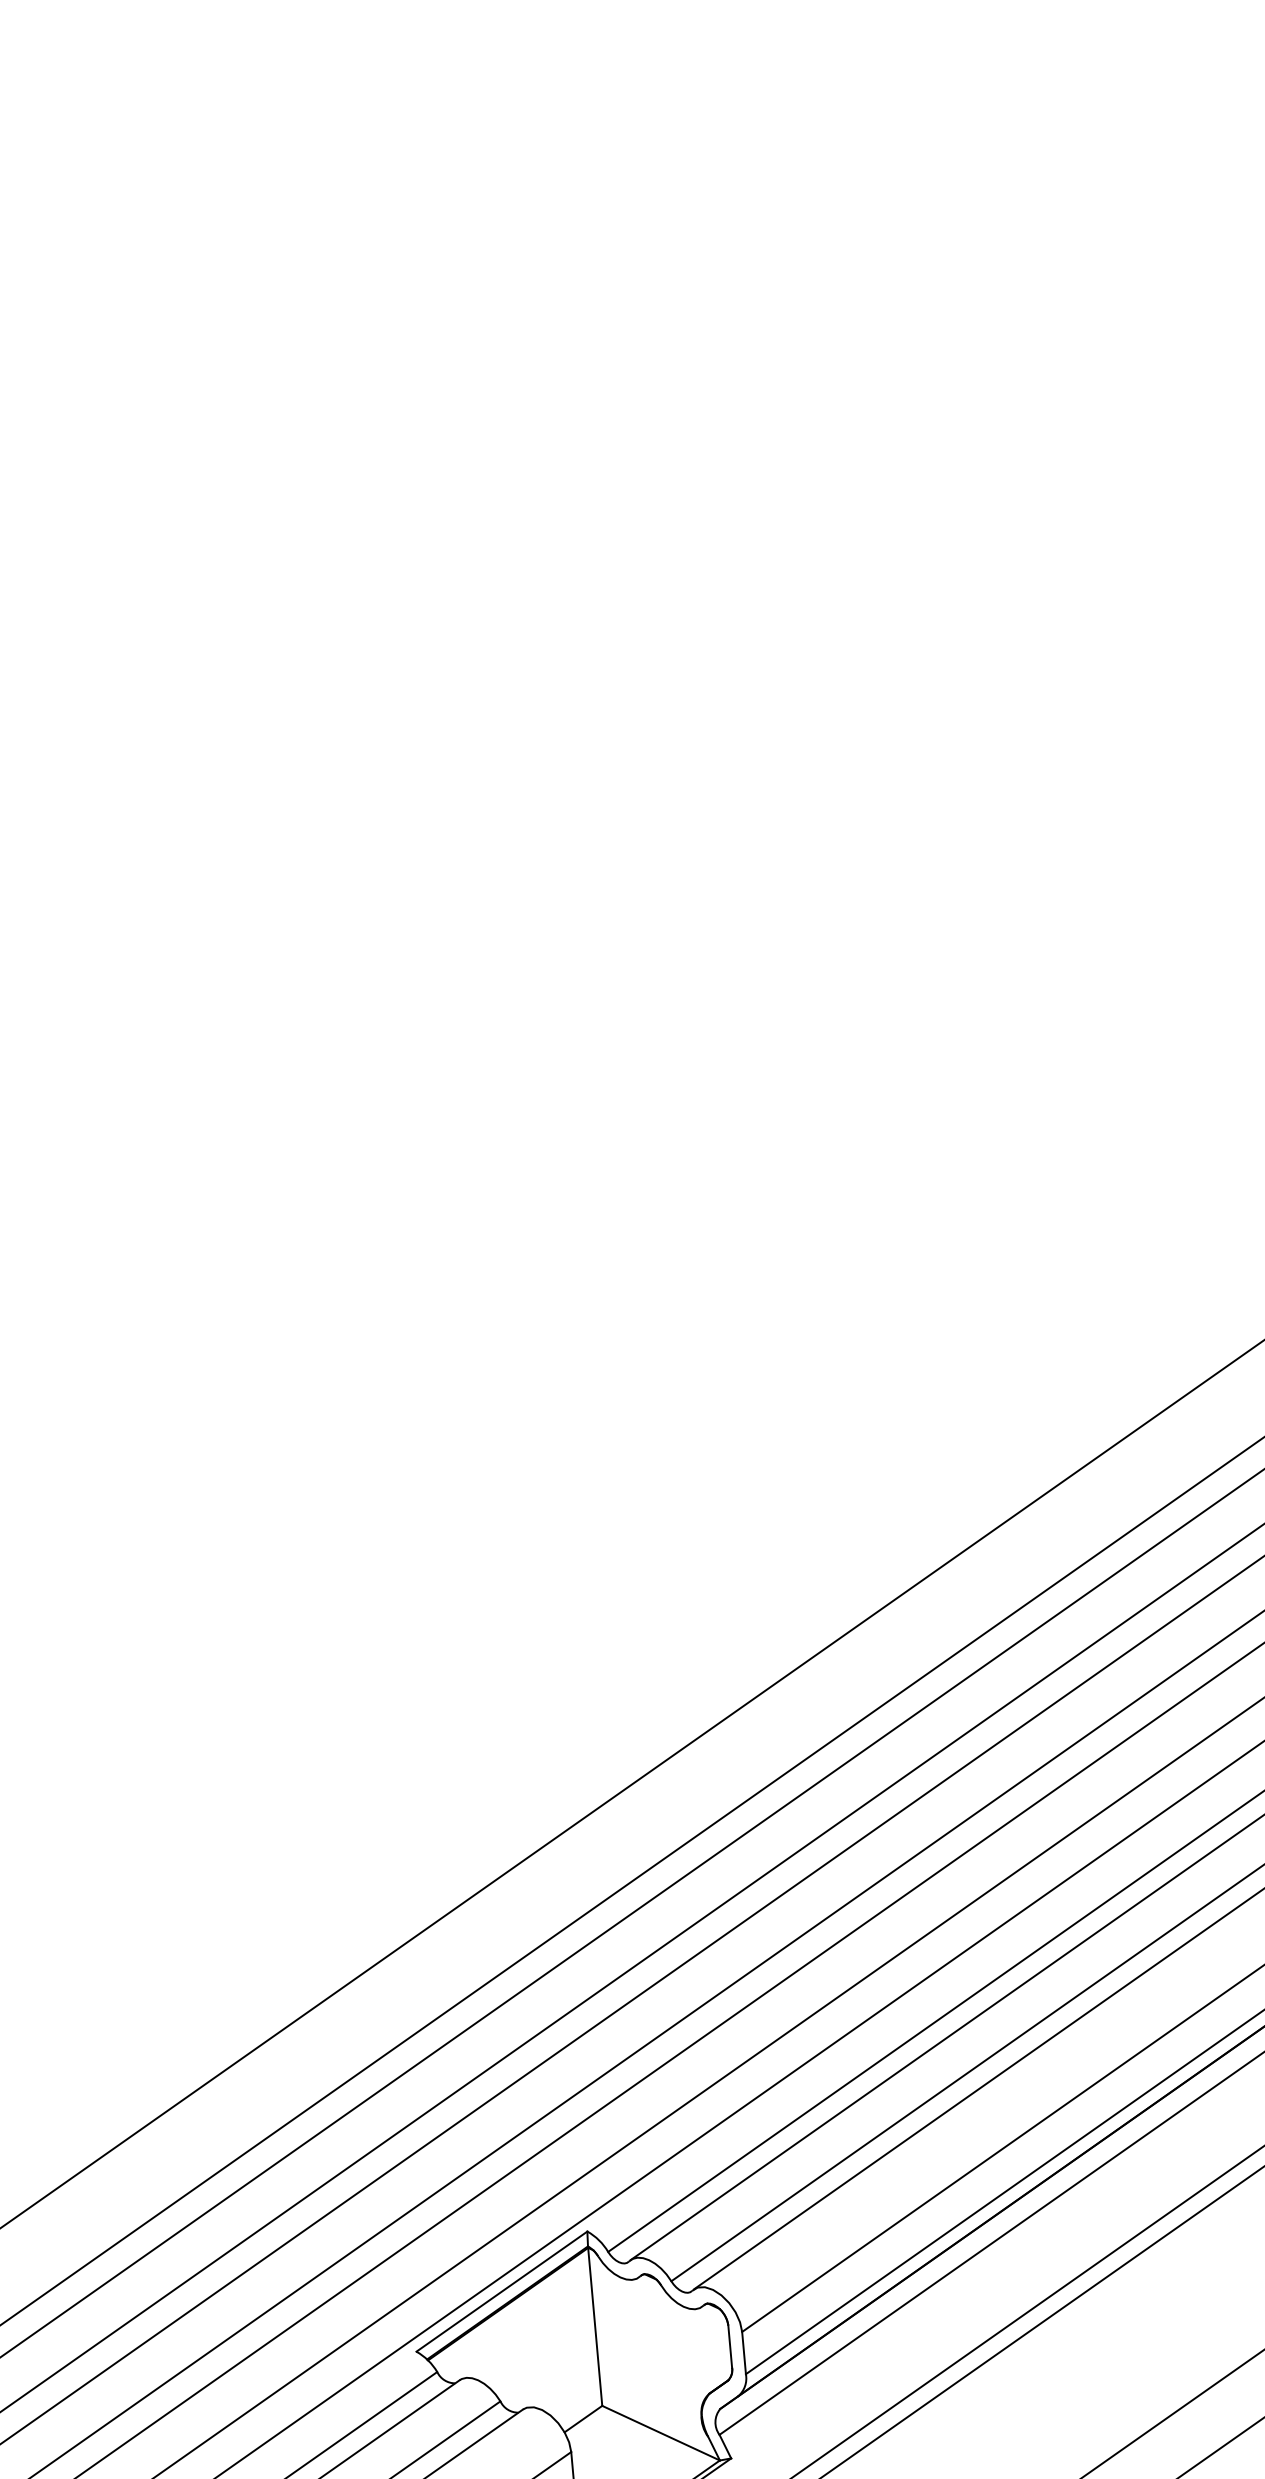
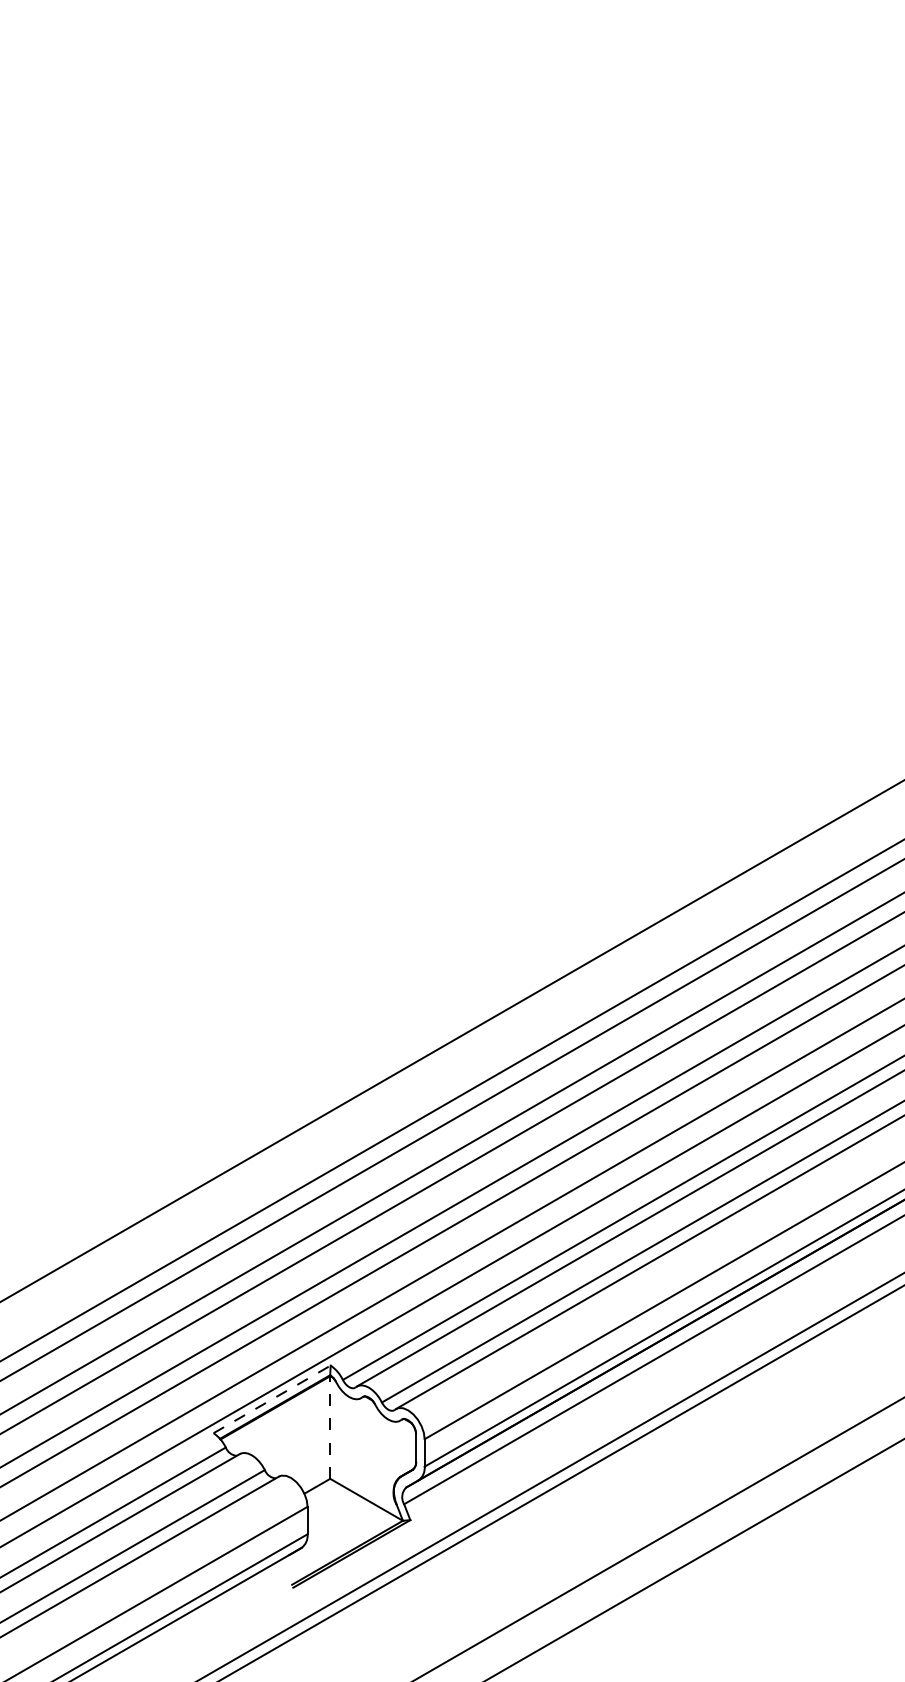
line: (502, 2291) -> (272, 1399), solid -> dashed
line: (595, 2326) -> (330, 1427), solid -> dashed

